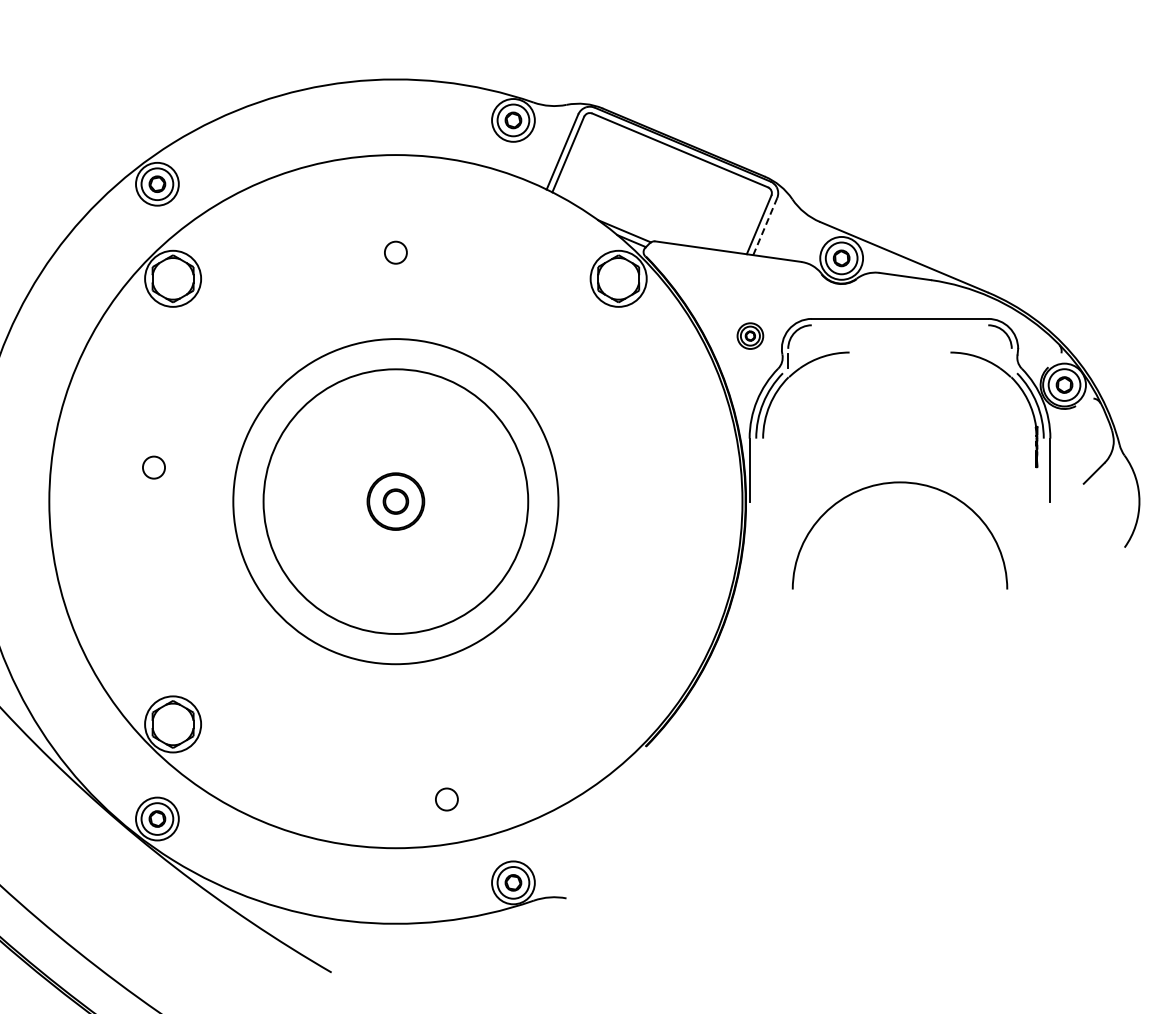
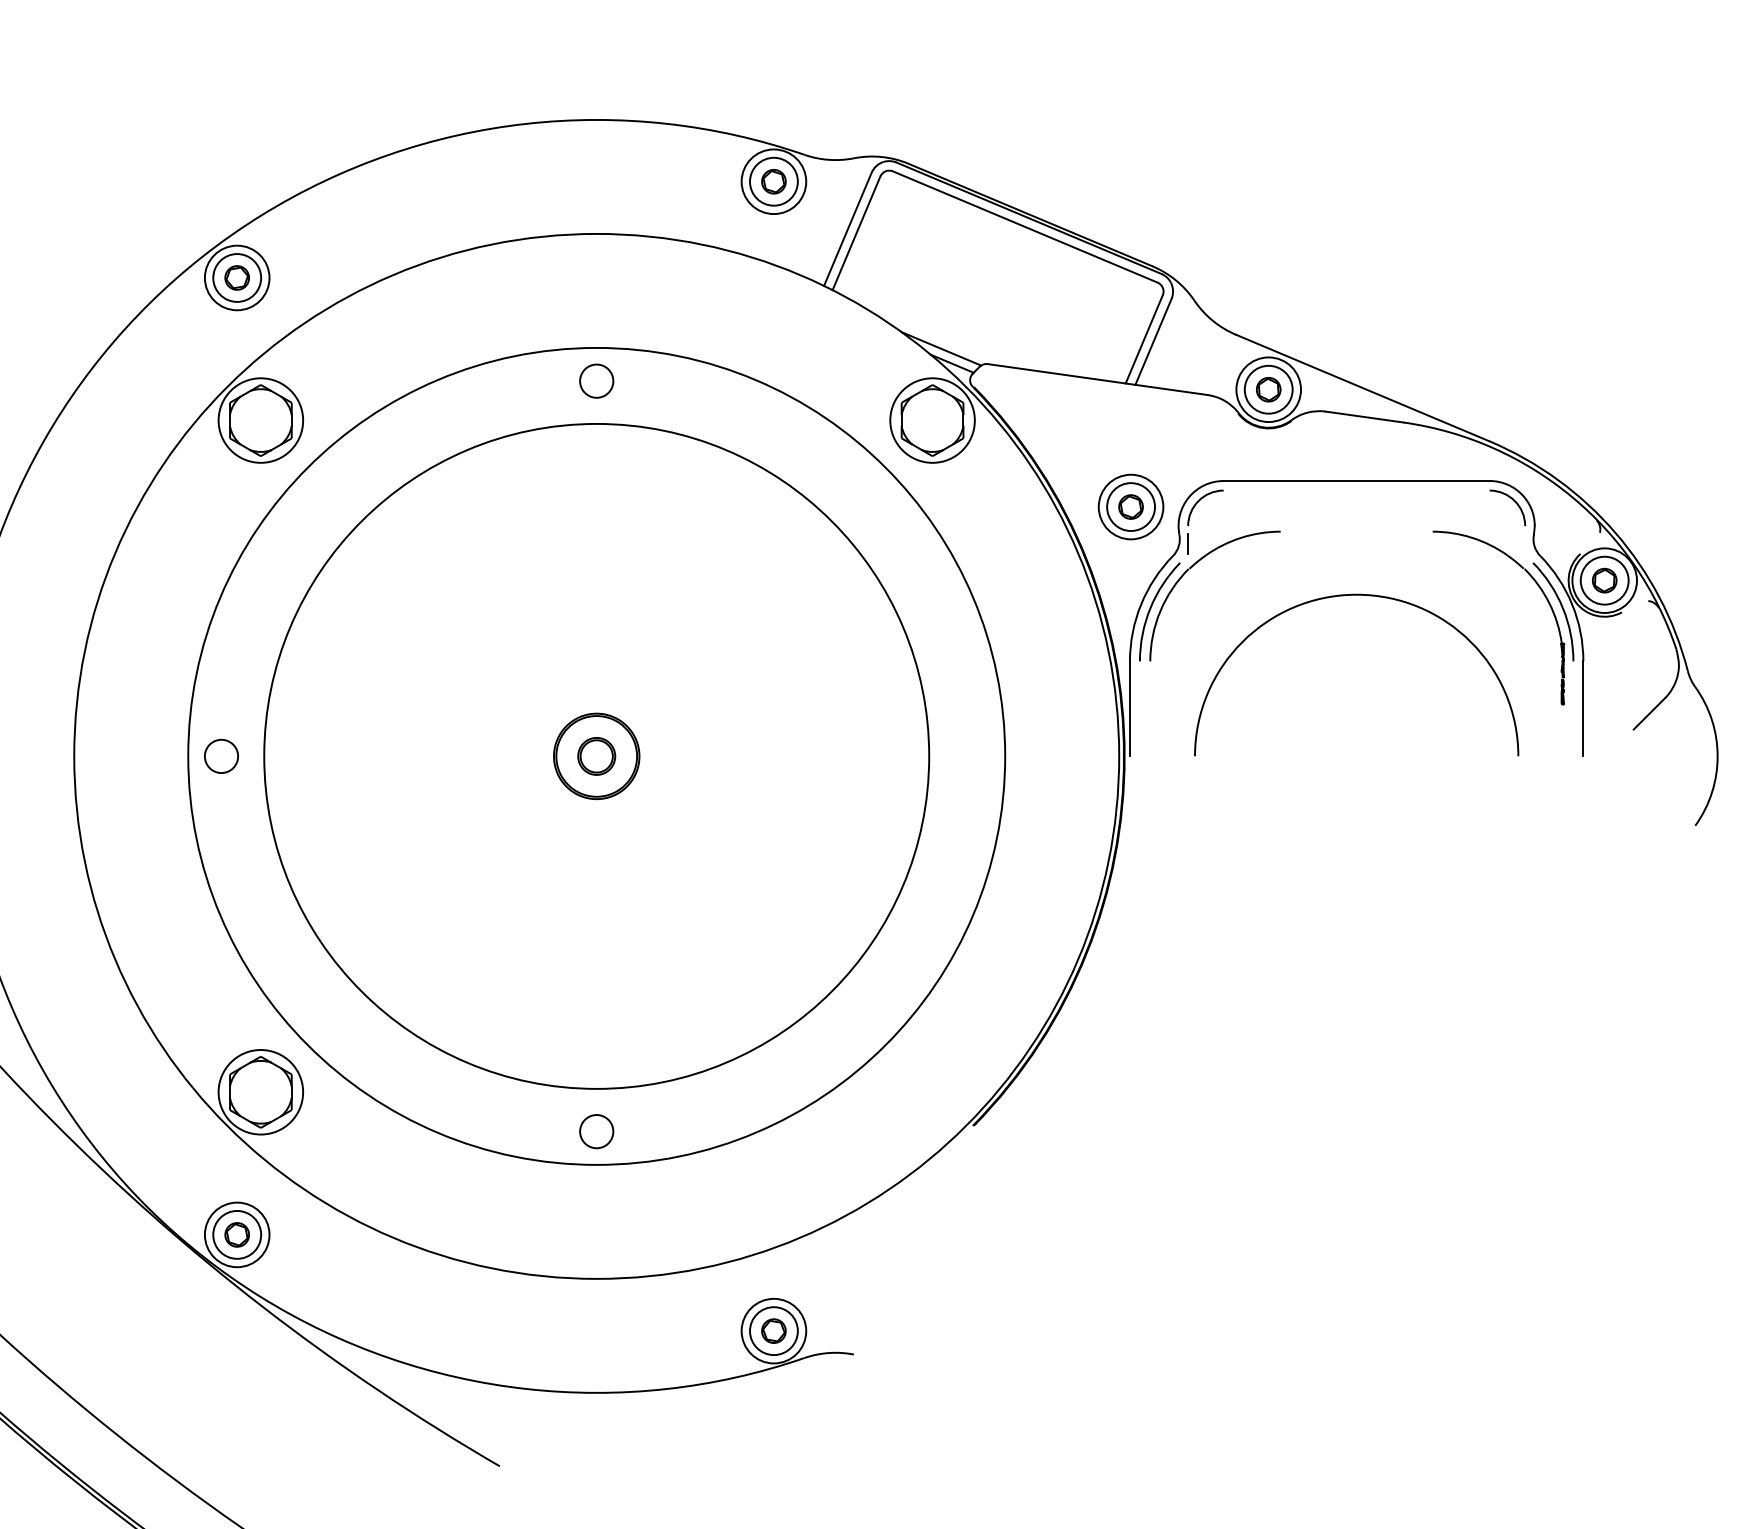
line: (765, 226) -> (1153, 341), dashed -> solid
part: (750, 335) -> (1131, 505), size x1.67
circle: (153, 467) -> (220, 756), moved
arc: (899, 483) -> (1355, 596), moved
circle: (395, 501) -> (596, 756), size x1.67
circle: (395, 501) -> (596, 756), size x1.67
circle: (446, 799) -> (596, 1131), moved

